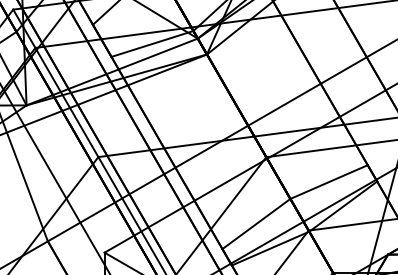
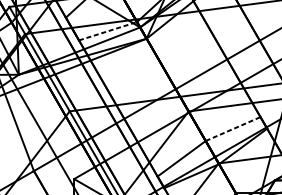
line: (152, 43) -> (108, 30), solid -> dashed
line: (329, 181) -> (233, 128), solid -> dashed

